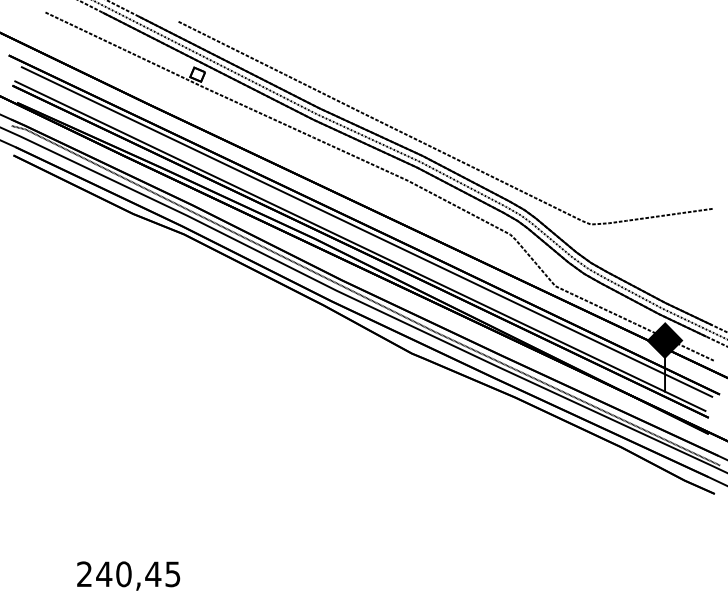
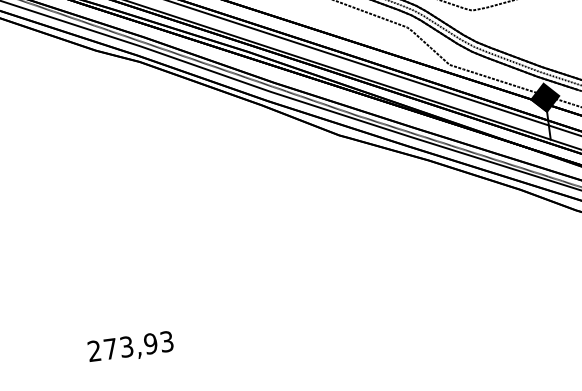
text: (138, 574) -> (138, 345), 240,45 -> 273,93

